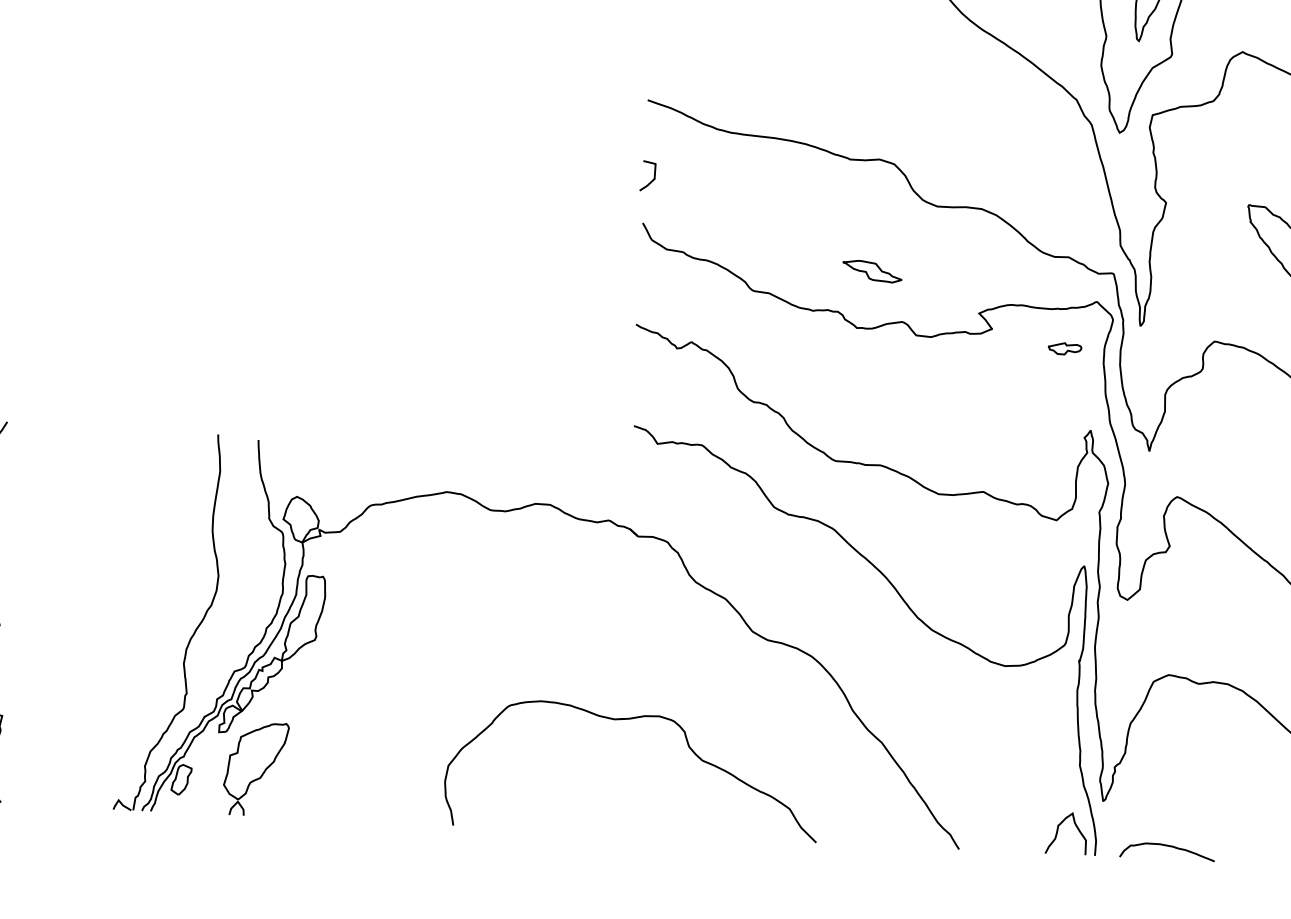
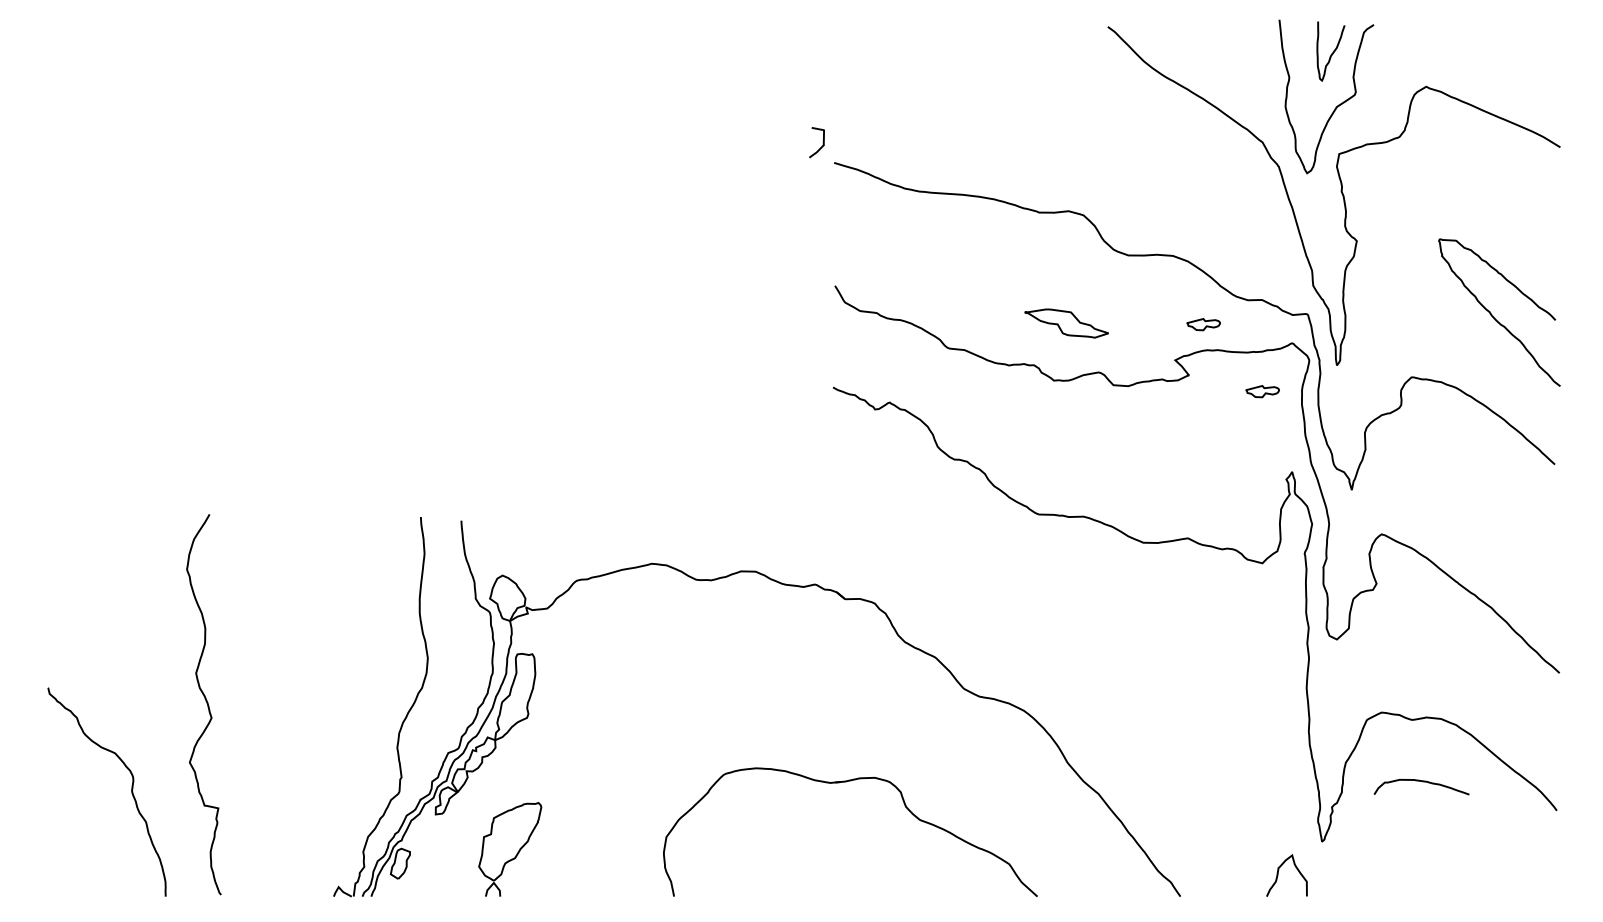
curve: (653, 176) -> (822, 142), moved
part: (872, 271) -> (1066, 323), size x1.4
part: (1009, 279) -> (1203, 324), added
curve: (908, 608) -> (1118, 658), removed
part: (256, 769) -> (510, 849), moved
curve: (1168, 847) -> (1422, 782), moved

